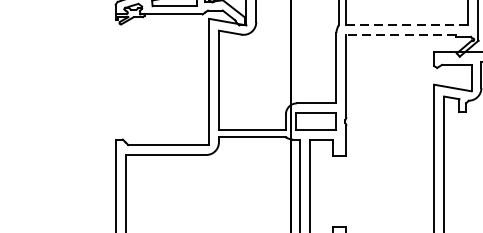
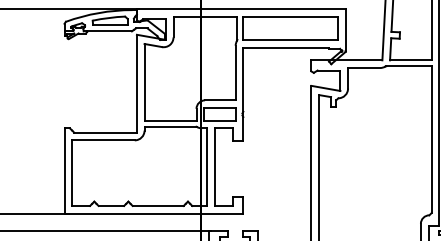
line: (407, 24) -> (290, 39), dashed -> solid
line: (400, 35) -> (285, 47), dashed -> solid

